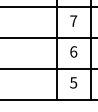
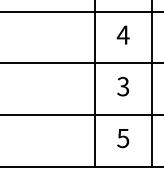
text: (73, 20) -> (122, 34), 7 -> 4
text: (73, 51) -> (122, 85), 6 -> 3

